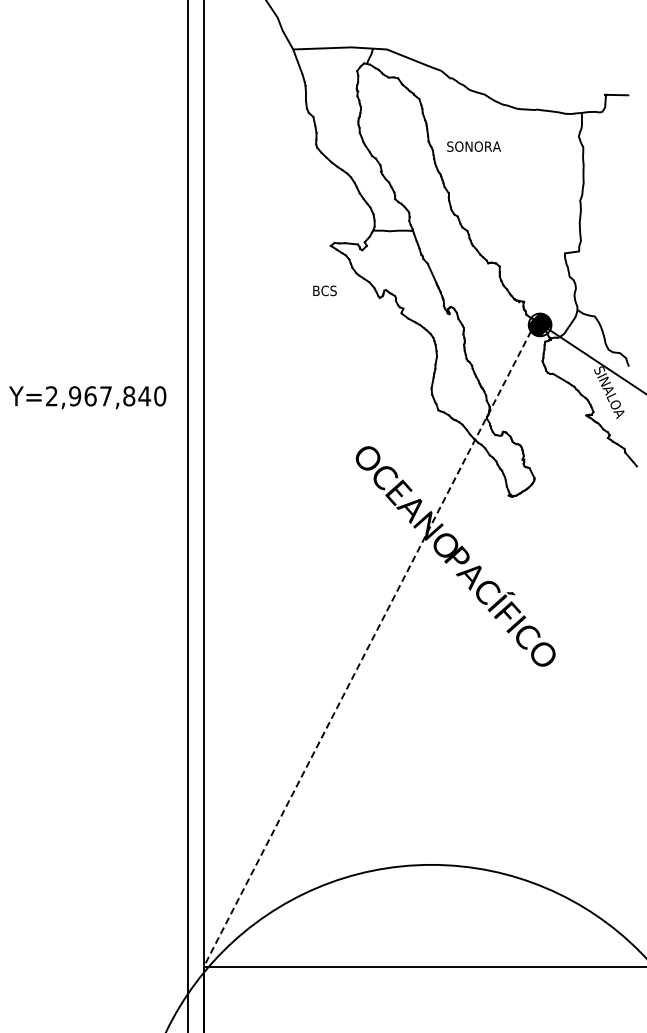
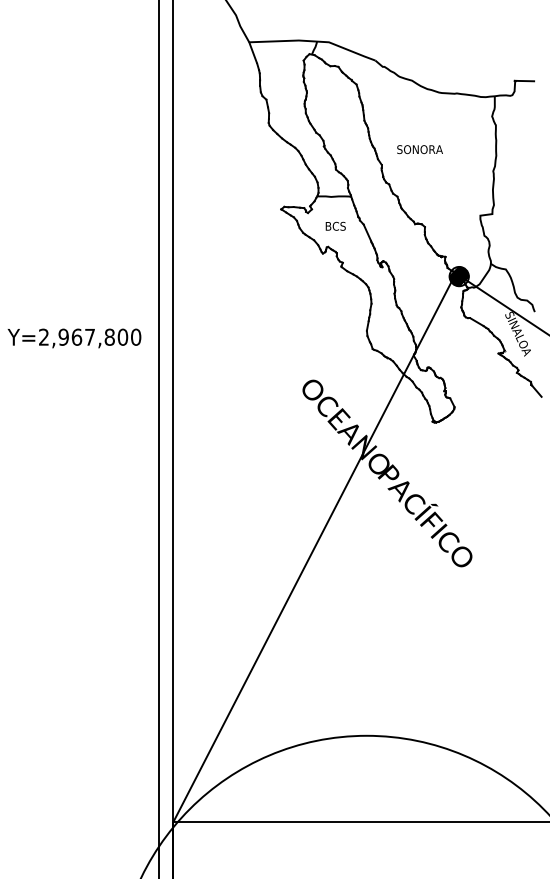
text: (473, 146) -> (419, 149), moved
text: (324, 290) -> (335, 226), moved
text: (144, 396) -> (122, 337), Y=2,967,840 -> Y=2,967,800
line: (370, 643) -> (314, 547), dashed -> solid

